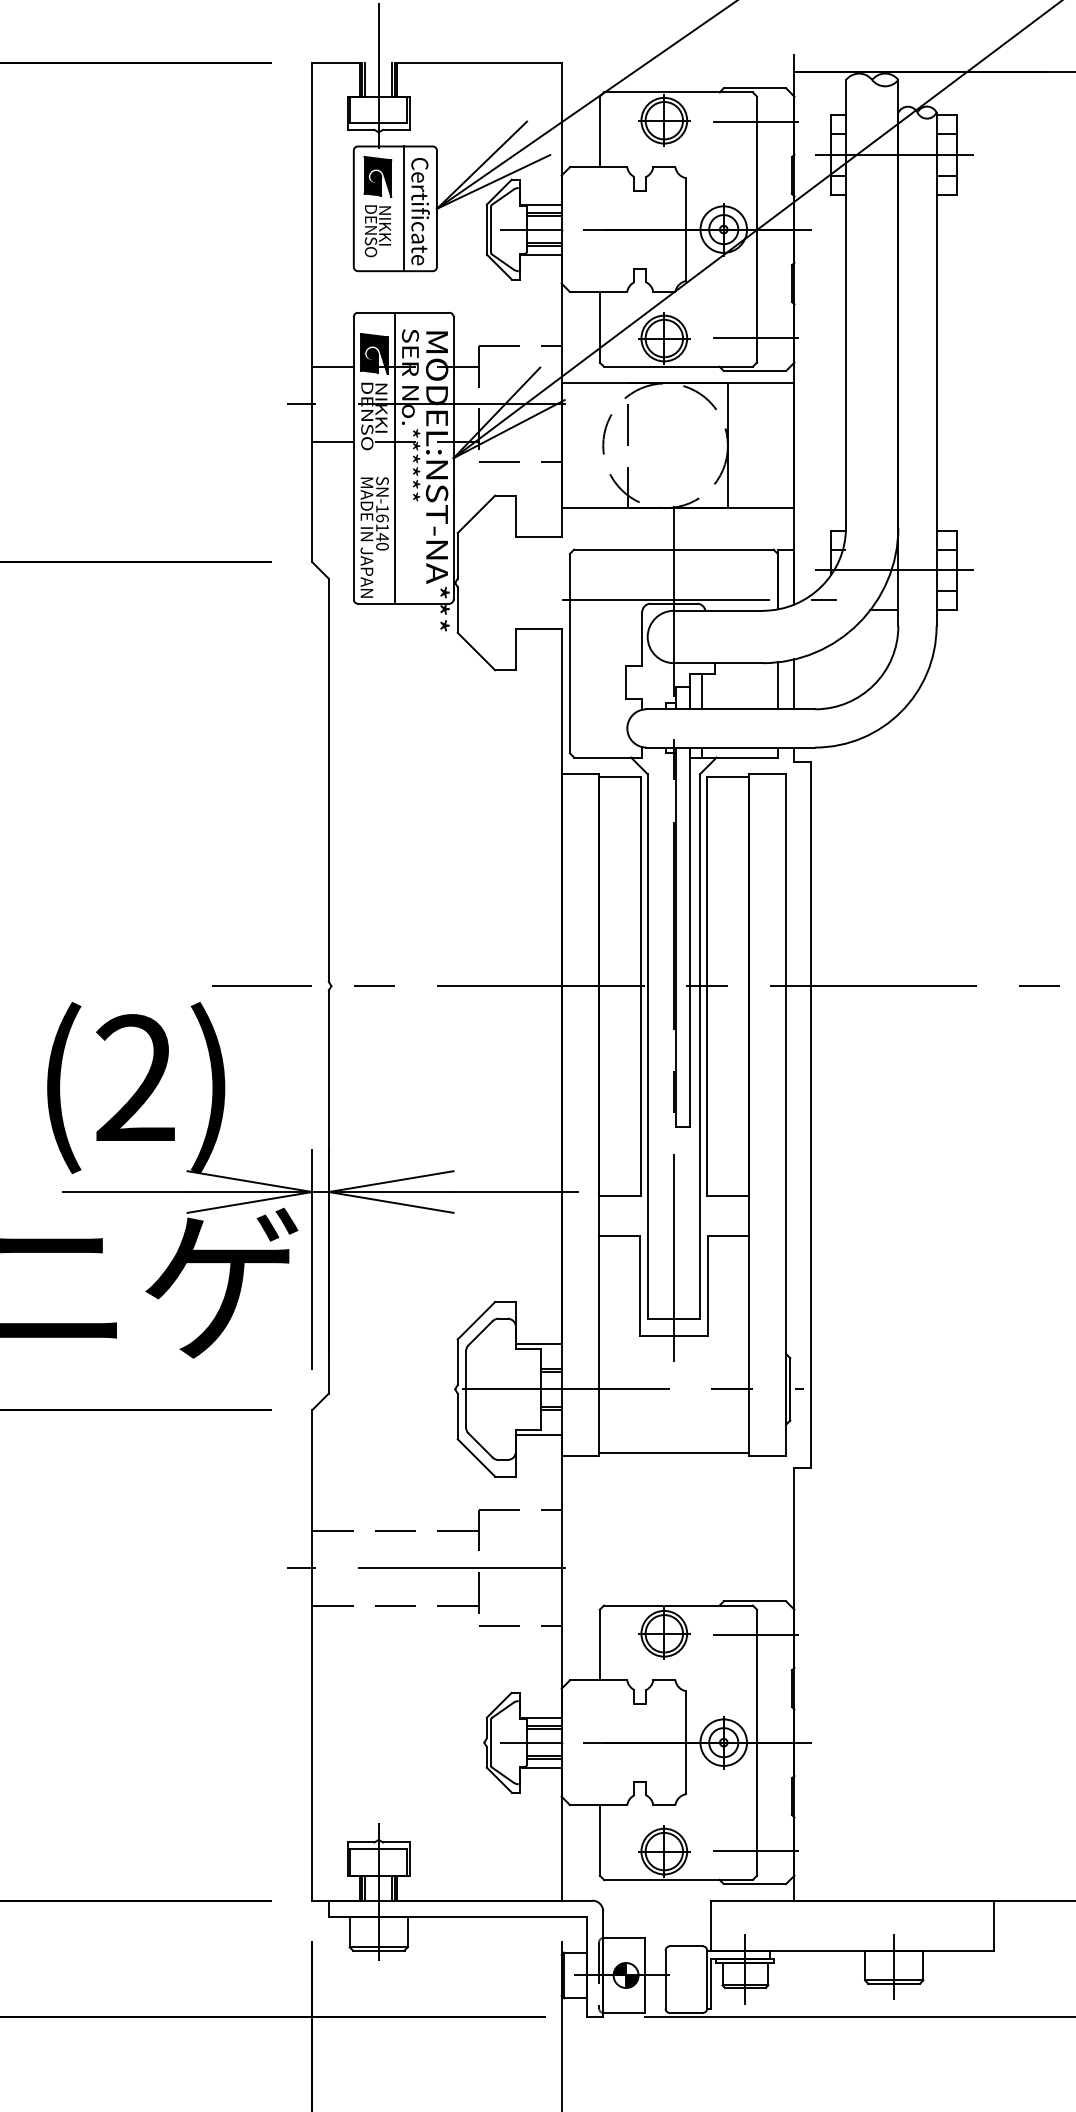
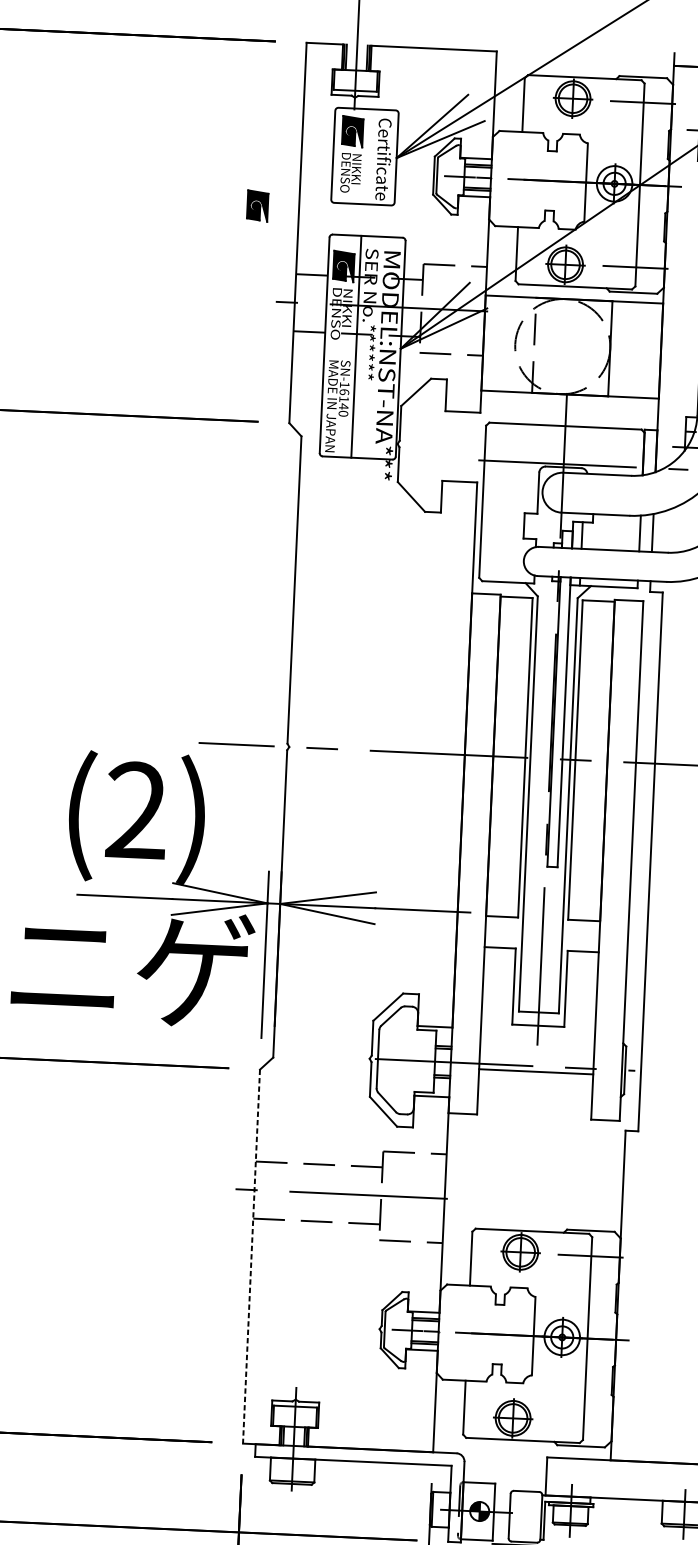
line: (403, 208) -> (371, 156), removed
part: (257, 279) -> (257, 205), added
line: (673, 1452) -> (535, 1071), moved
line: (312, 1655) -> (251, 1256), solid -> dashed
line: (755, 1850) -> (582, 1420), removed

